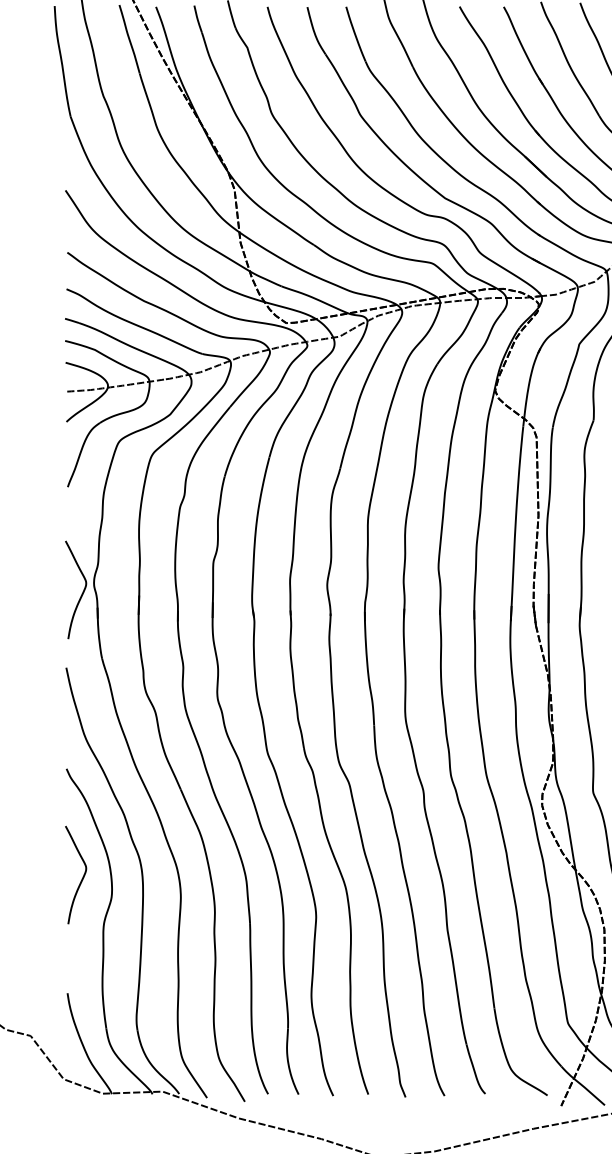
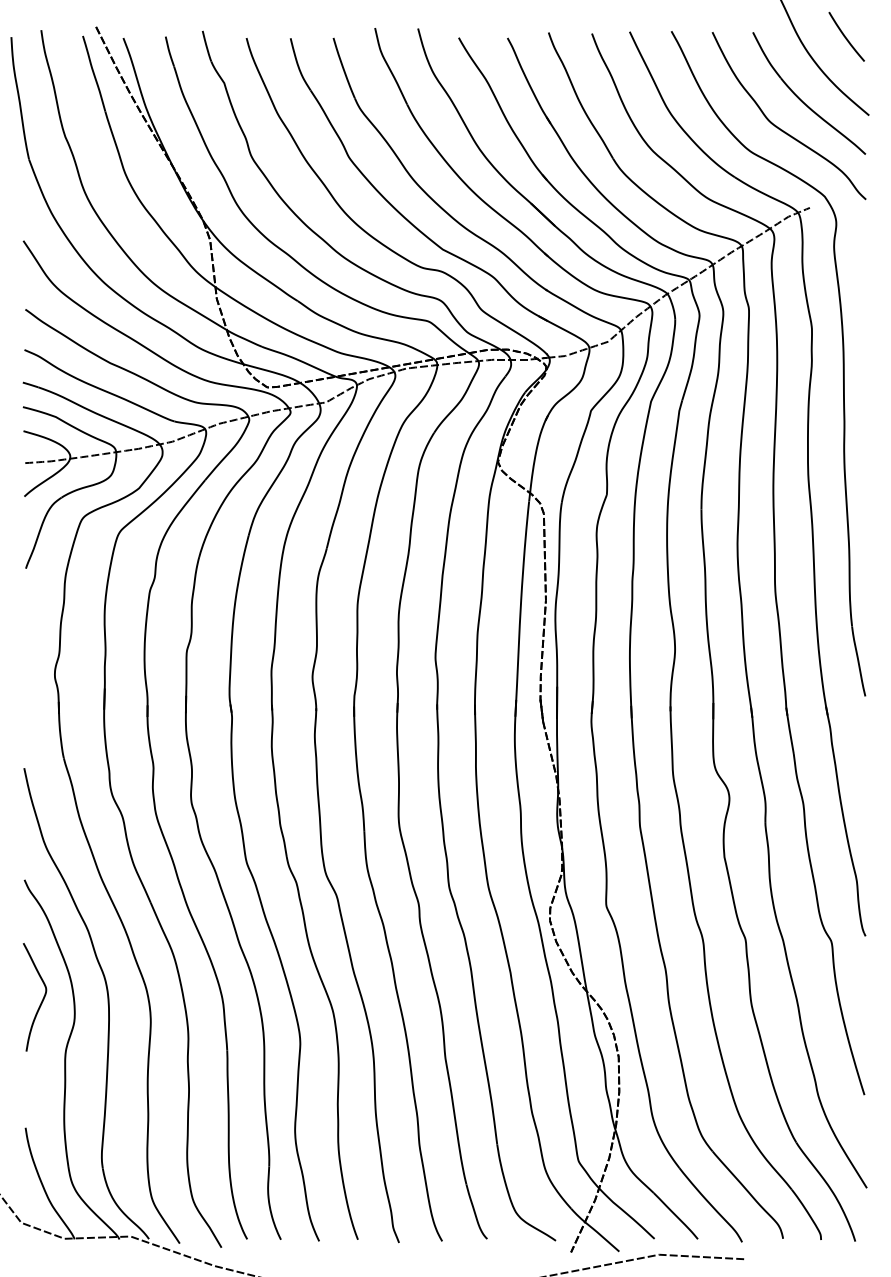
curve: (81, 592) -> (41, 685), removed

